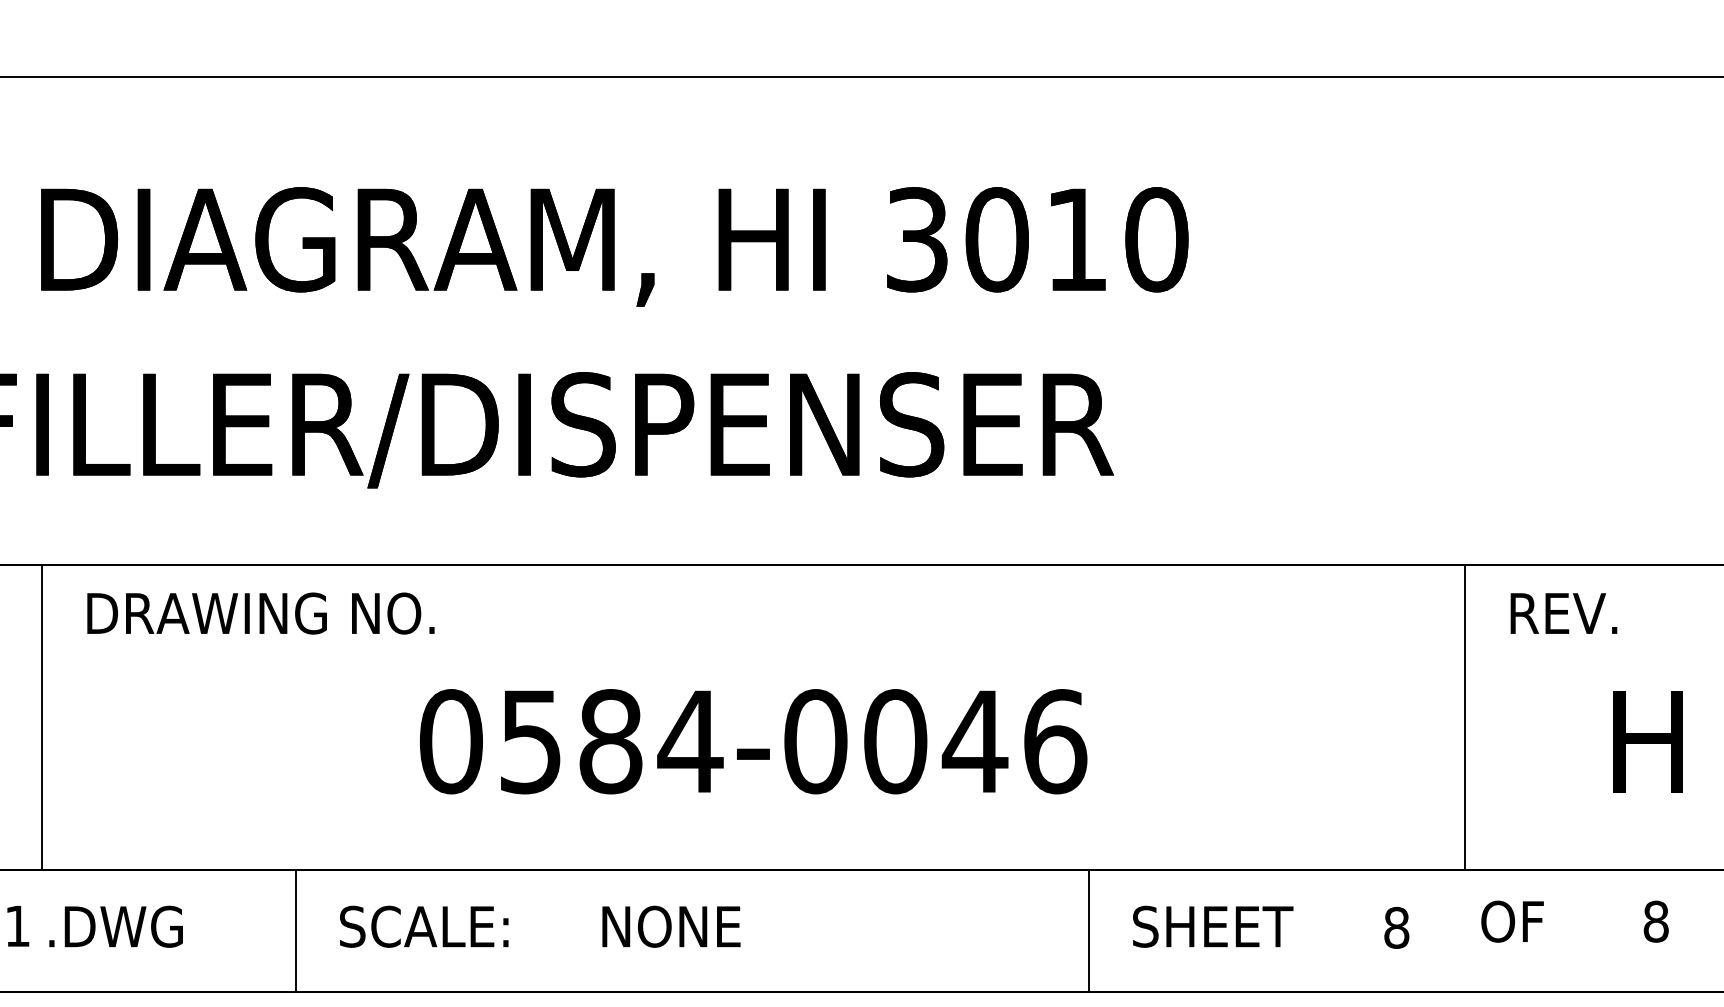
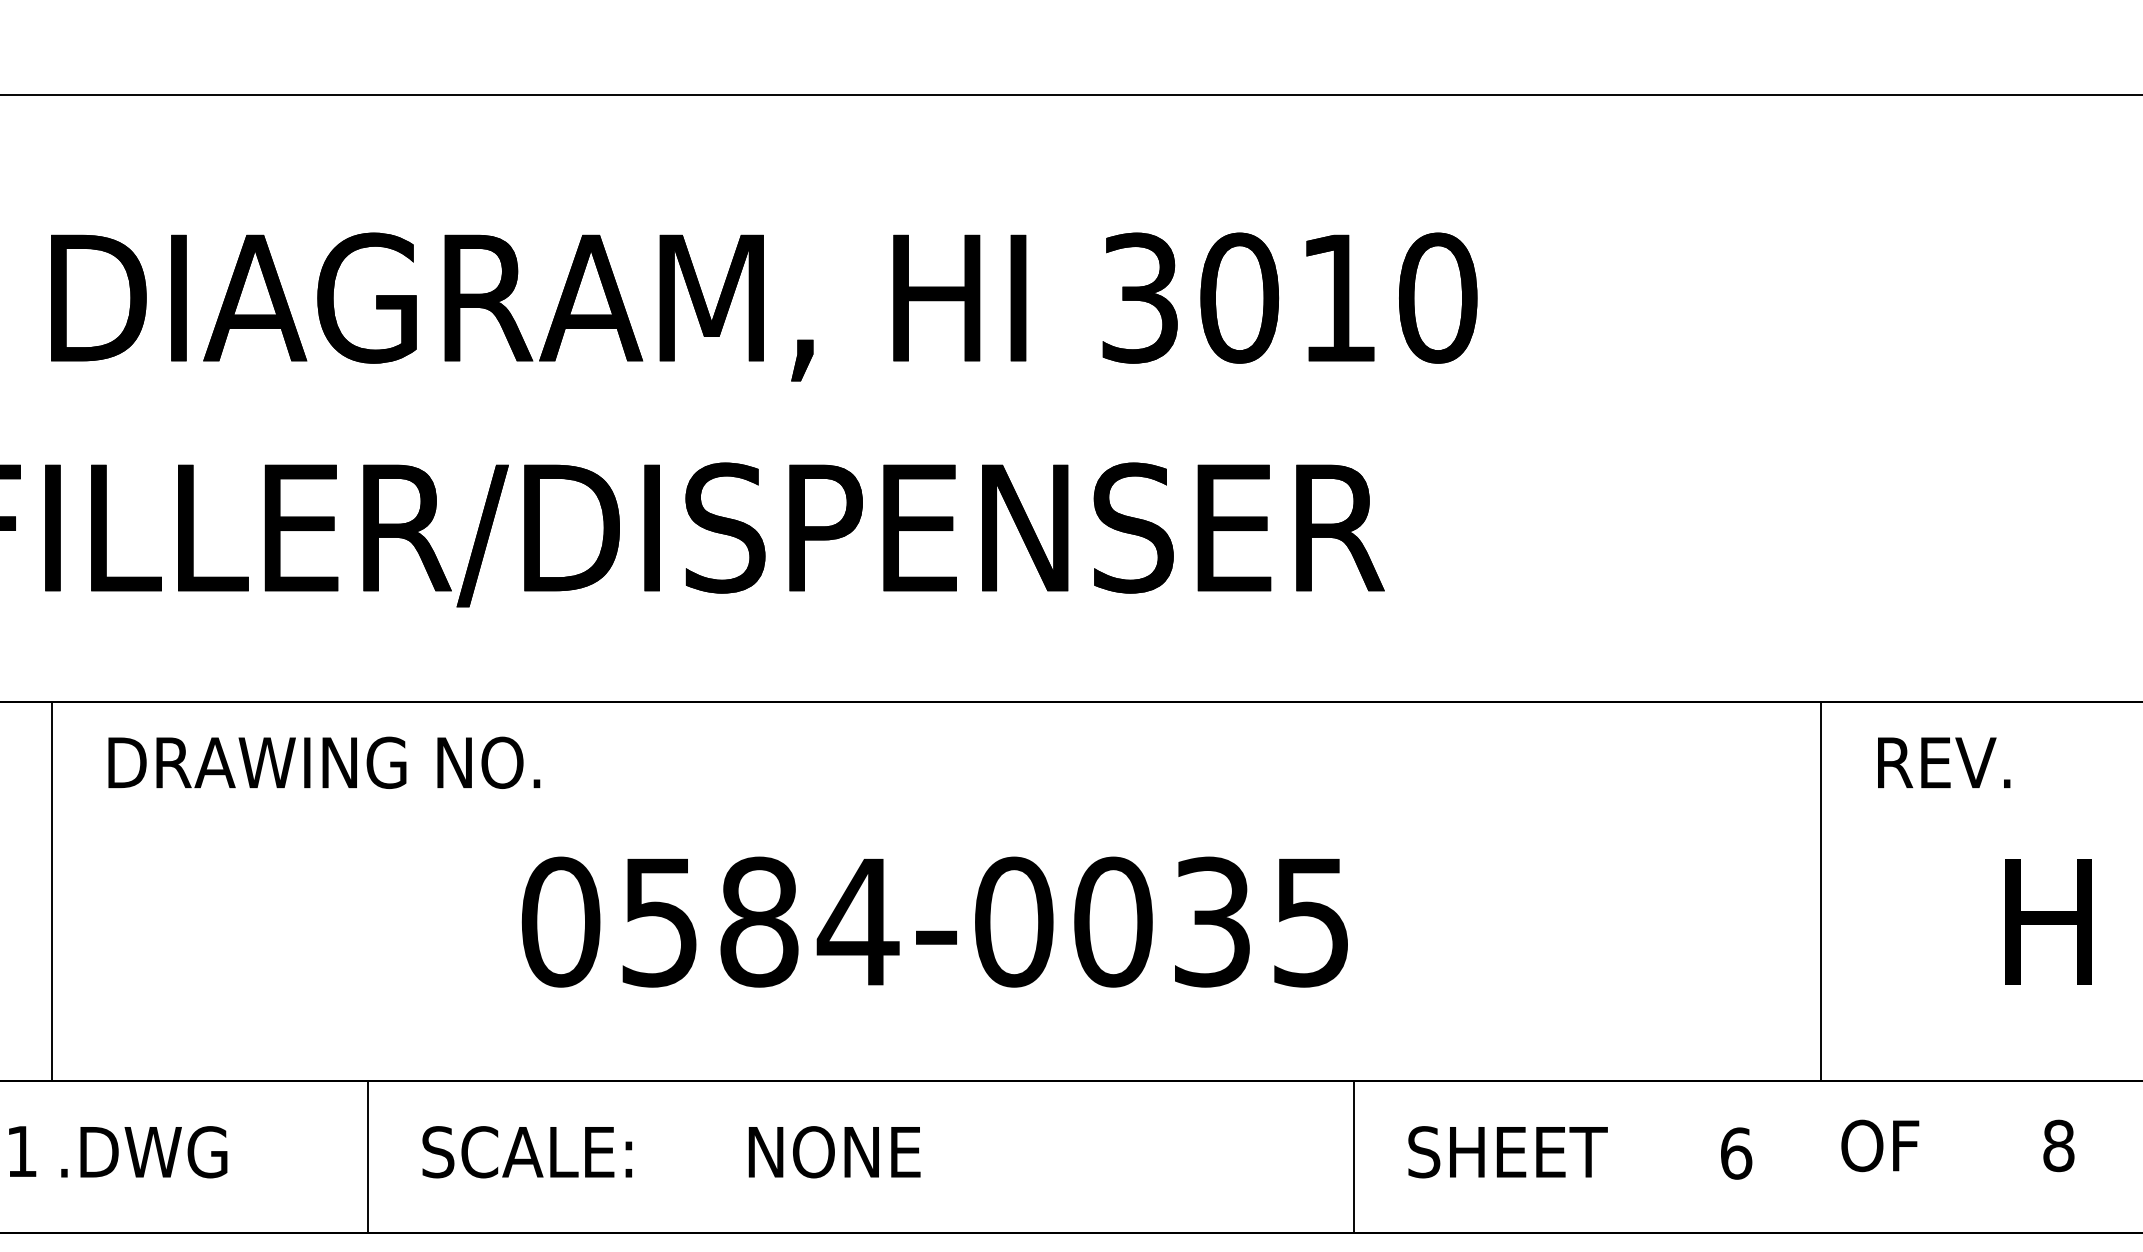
text: (1014, 741) -> (1260, 921), 0584-0046 -> 0584-0035
text: (1396, 927) -> (1736, 1153), 8 -> 6

